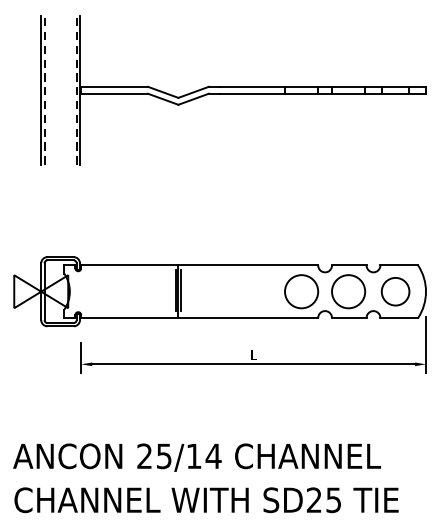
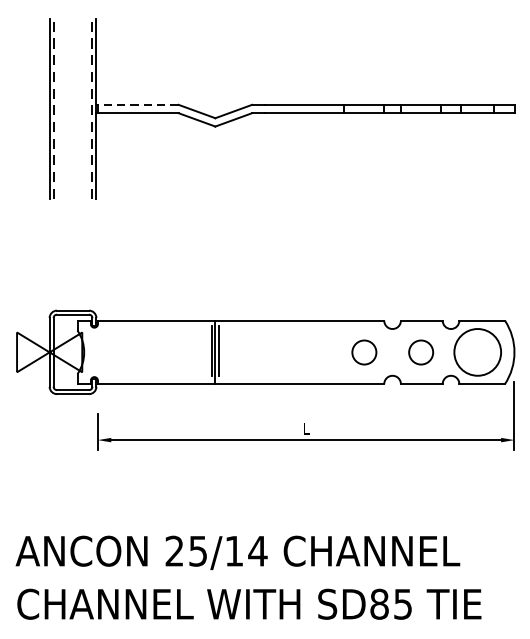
line: (113, 86) -> (136, 104), solid -> dashed
circle: (301, 291) -> (364, 352), size x0.6
circle: (348, 291) -> (420, 352), size x0.6
circle: (395, 291) -> (477, 352), size x1.4
text: (313, 500) -> (378, 604), SD25 -> SD85

